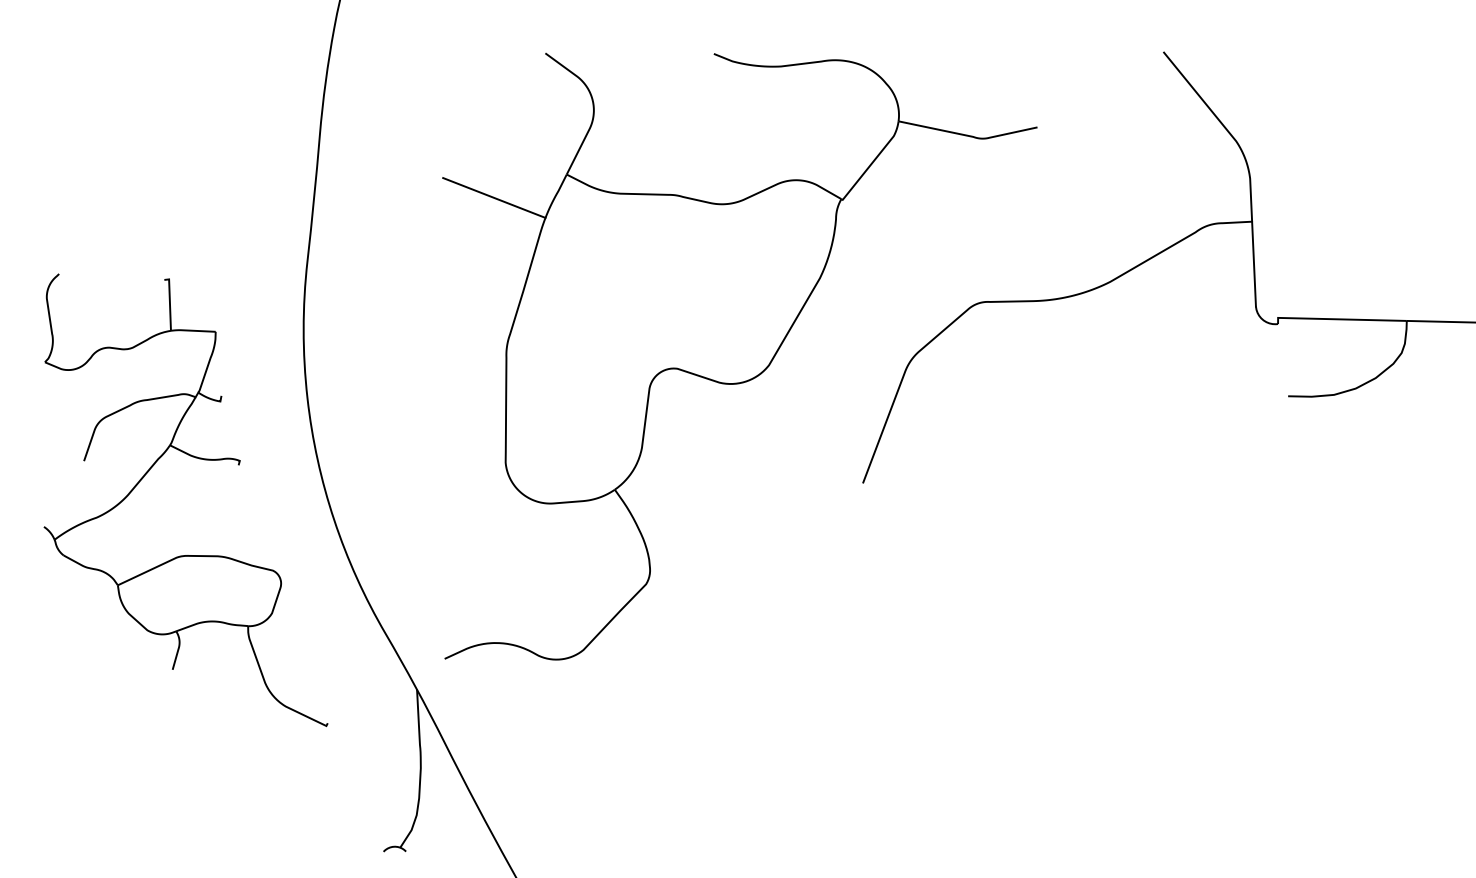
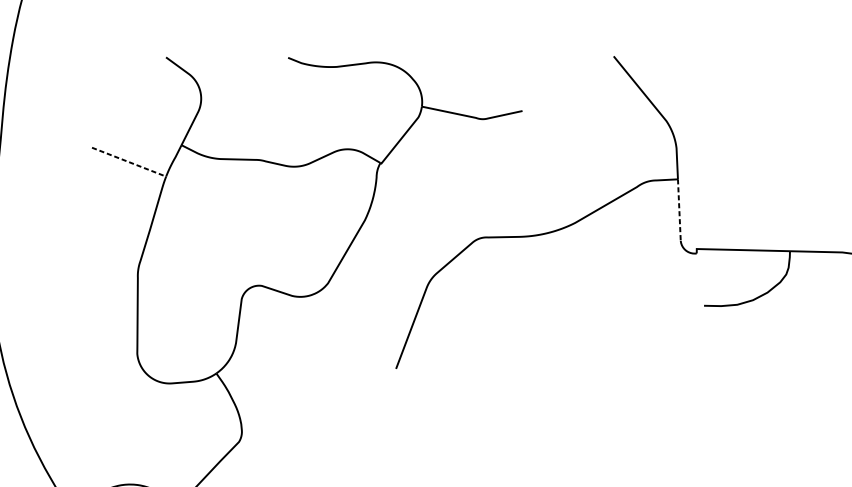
line: (494, 197) -> (129, 161), solid -> dashed
line: (1254, 264) -> (679, 210), solid -> dashed

